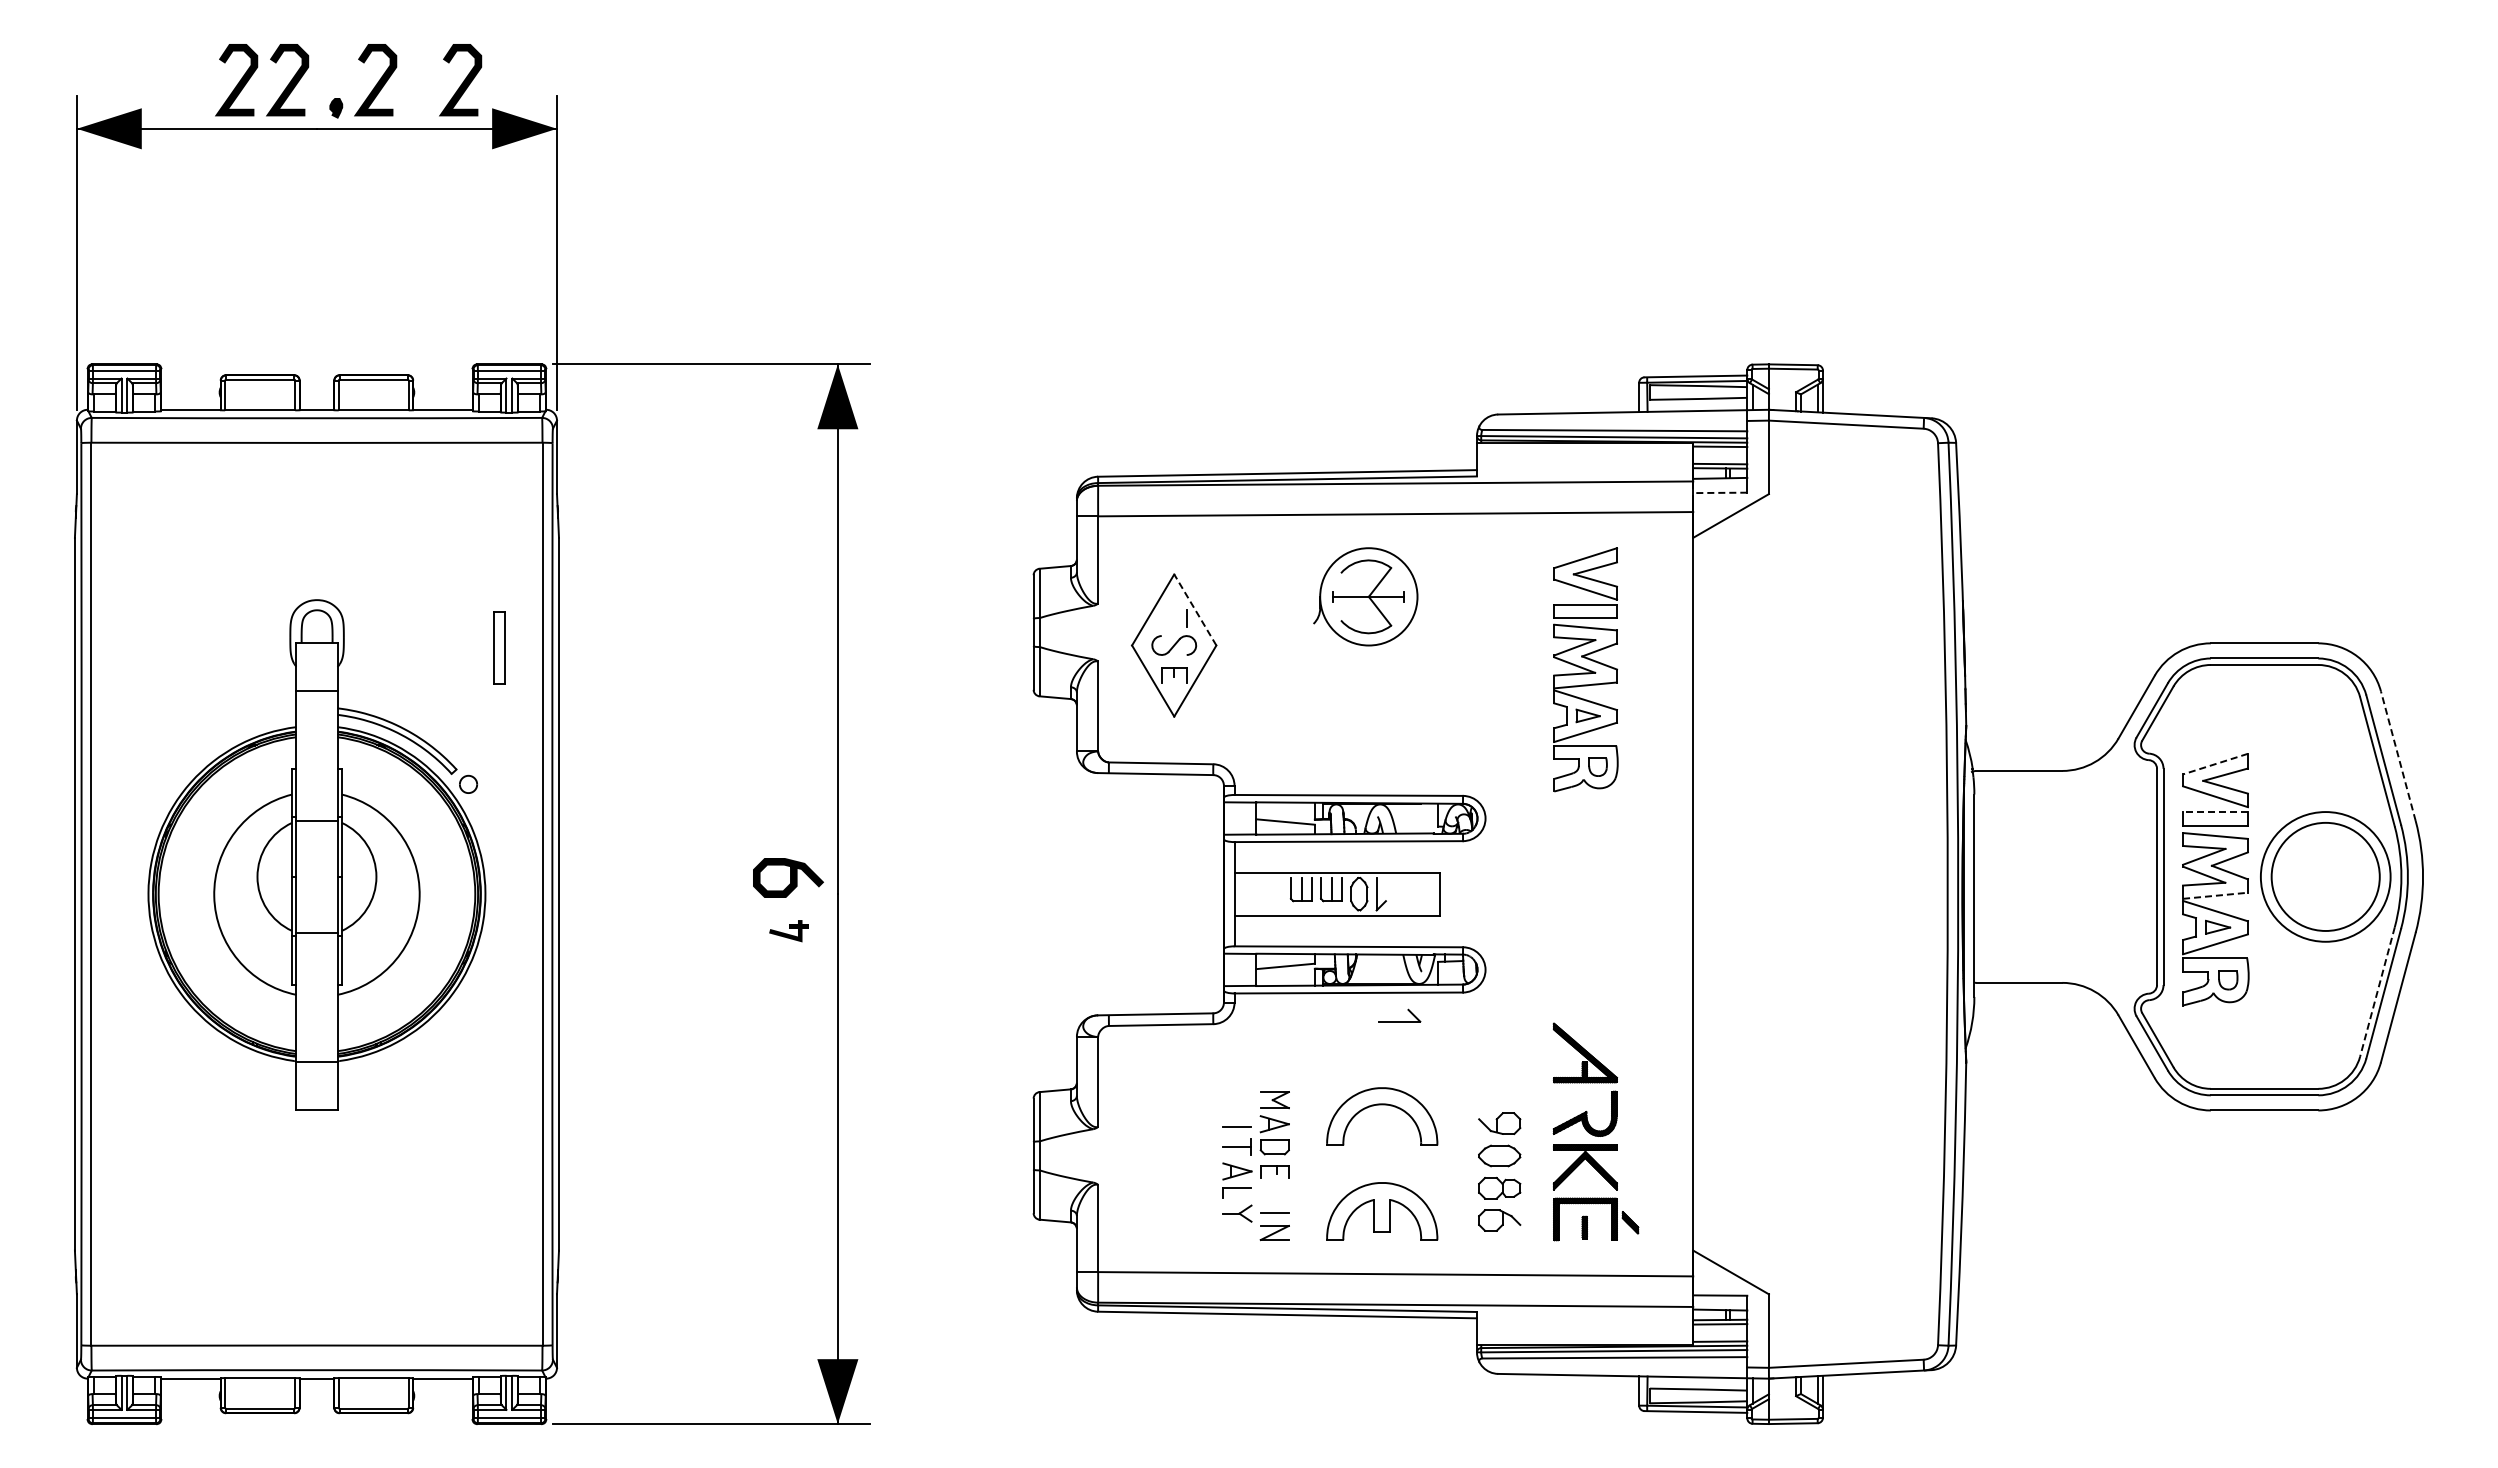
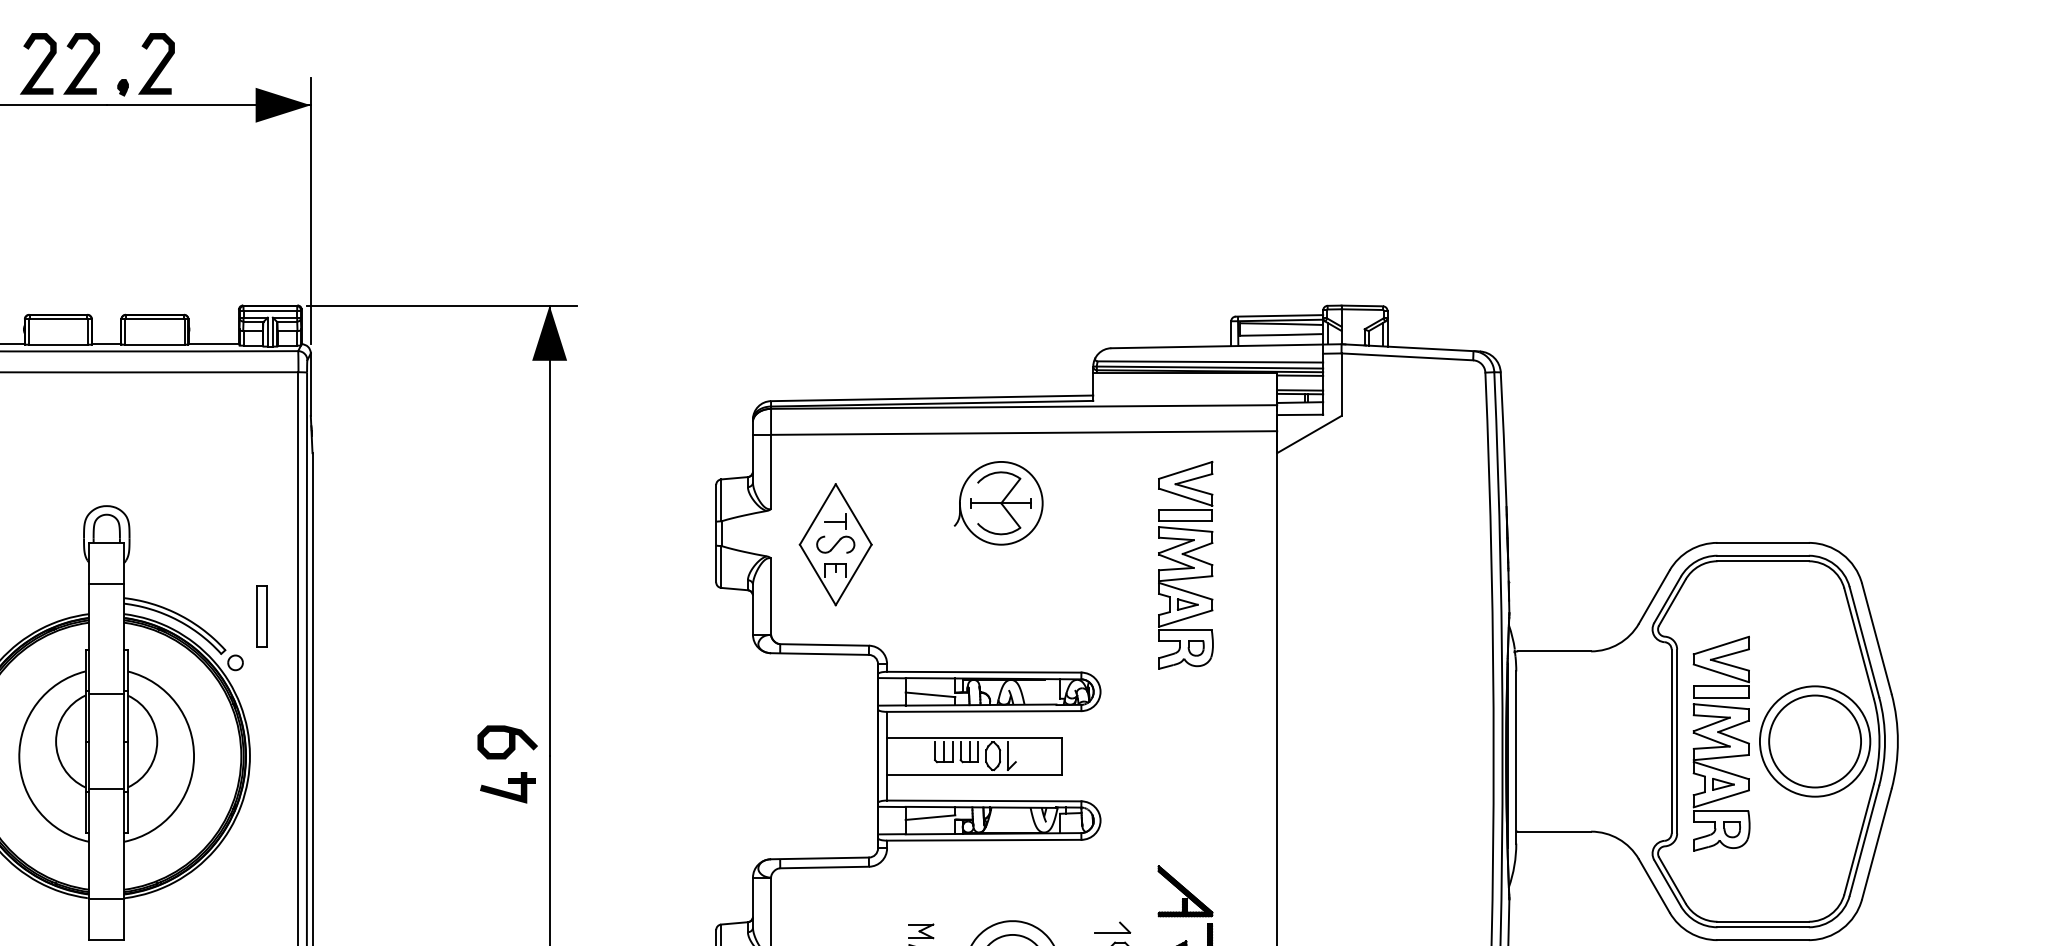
curve: (462, 82) -> (230, 65), removed
line: (1719, 492) -> (1299, 414), dashed -> solid
line: (1195, 609) -> (853, 514), dashed -> solid
line: (1173, 618) -> (835, 521), added
part: (499, 647) -> (261, 616), moved
line: (2398, 755) -> (1877, 638), dashed -> solid
line: (2215, 764) -> (1721, 645), dashed -> solid
line: (2215, 812) -> (1721, 686), dashed -> solid
line: (2215, 895) -> (1721, 757), dashed -> solid
part: (788, 930) -> (507, 787), size x1.67
line: (2377, 992) -> (1859, 839), dashed -> solid
part: (1399, 1015) -> (1112, 927), moved

